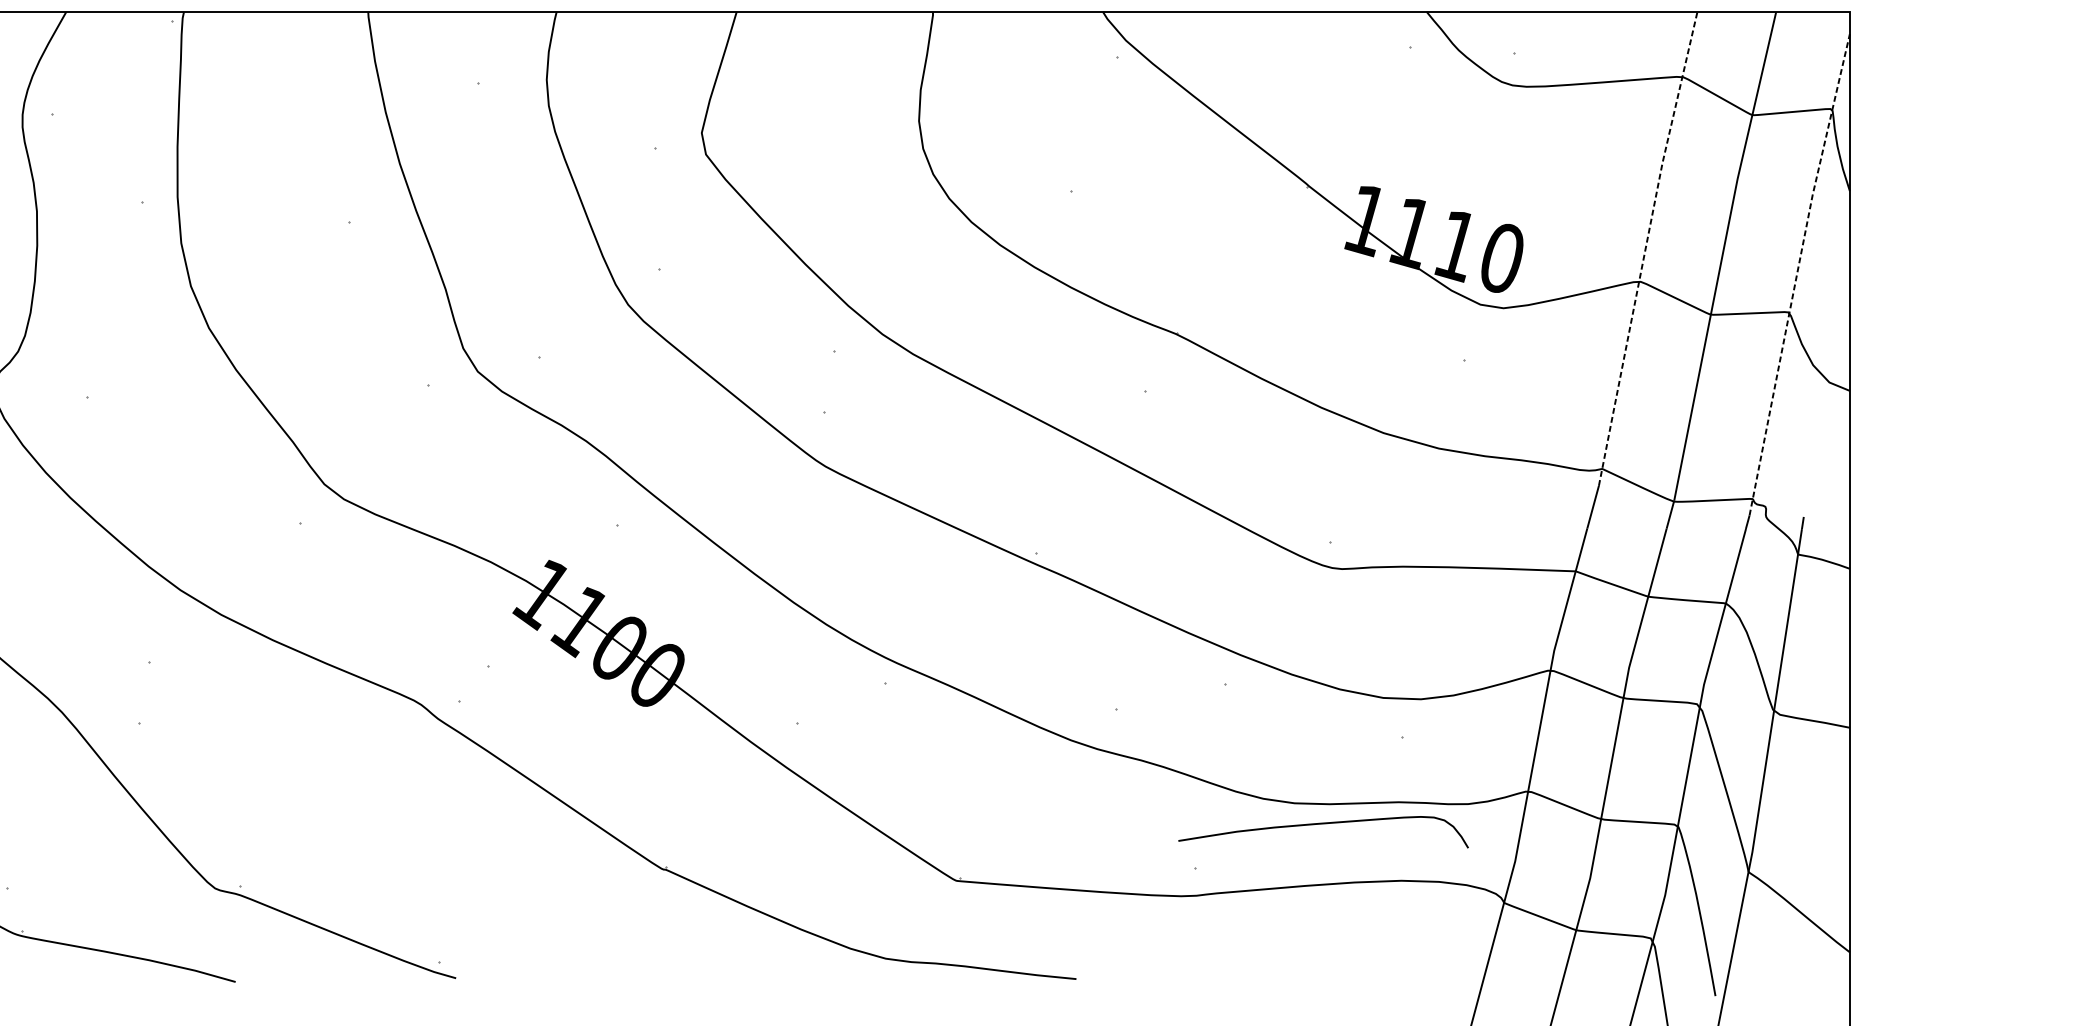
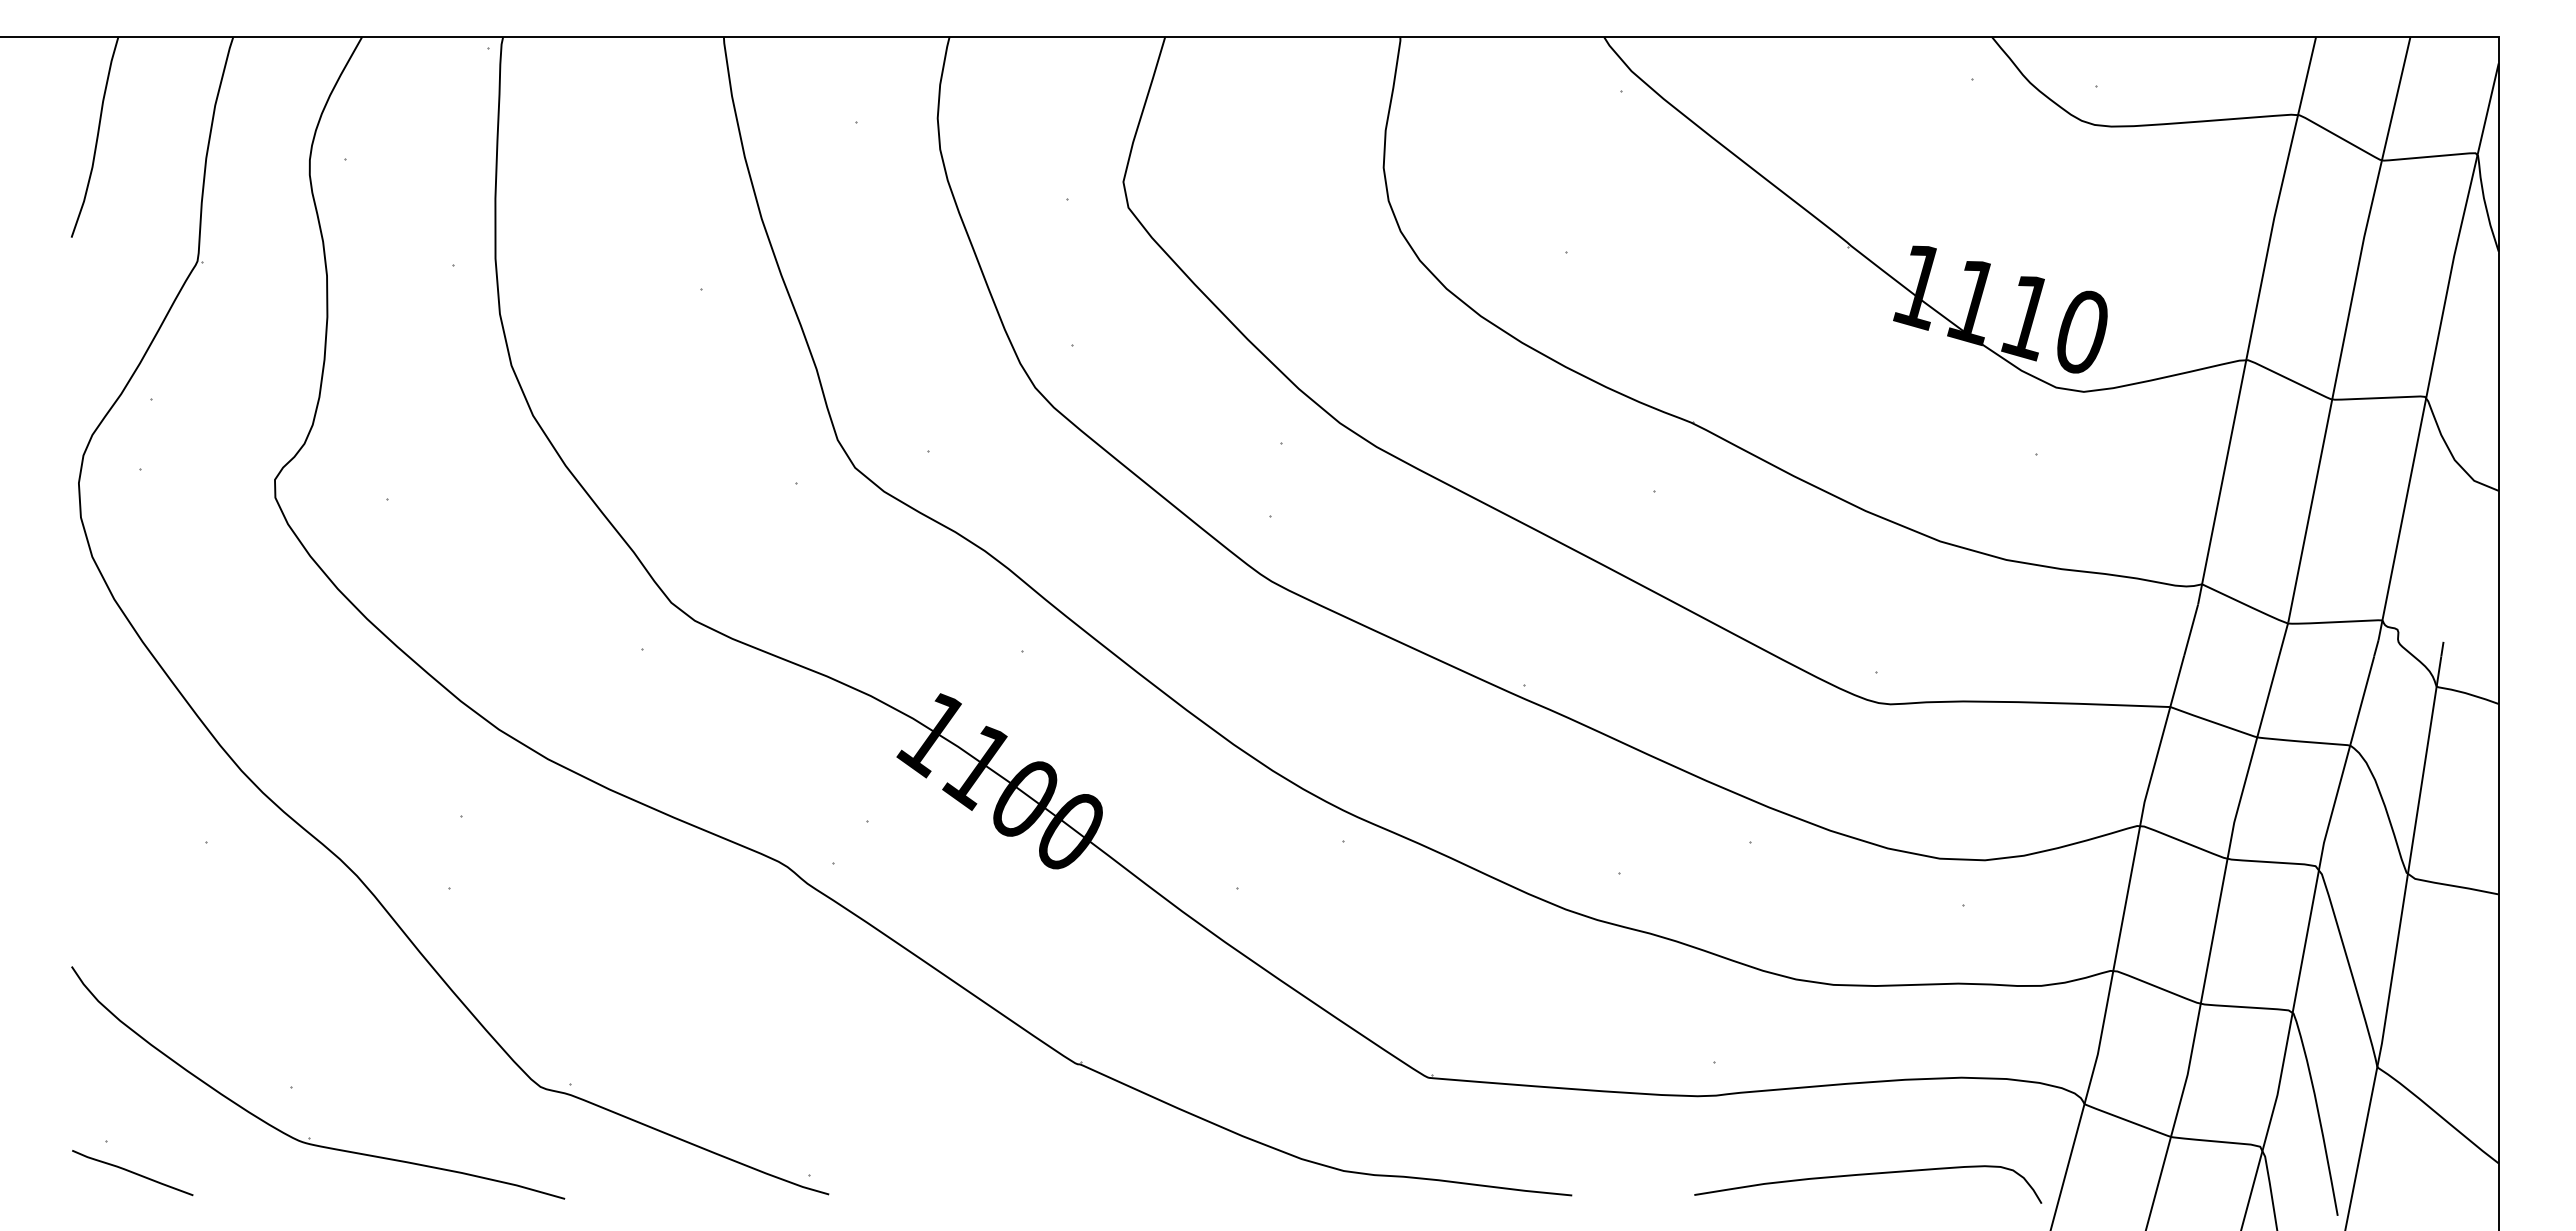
line: (1646, 247) -> (2254, 319), dashed -> solid
line: (1797, 273) -> (2435, 350), dashed -> solid
curve: (1322, 824) -> (1866, 1175), moved

